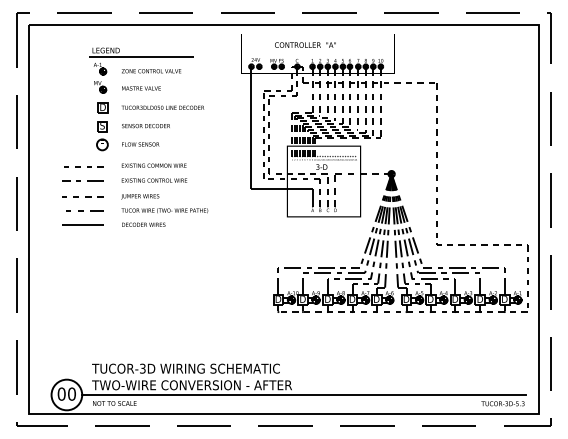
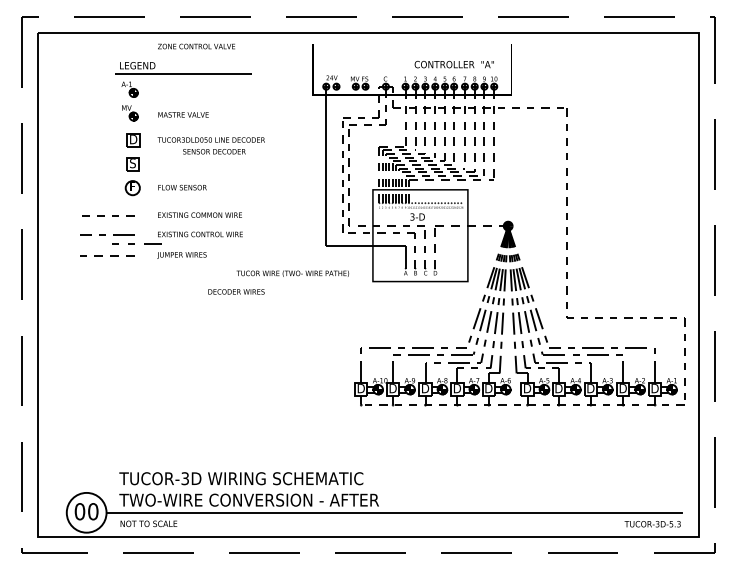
text: (304, 45) -> (453, 64), moved
text: (151, 71) -> (196, 46), moved
text: (146, 125) -> (214, 151), moved
text: (164, 210) -> (292, 273), moved
line: (82, 211) -> (134, 243), moved
line: (82, 224) -> (107, 291), removed
text: (143, 224) -> (236, 291), moved

